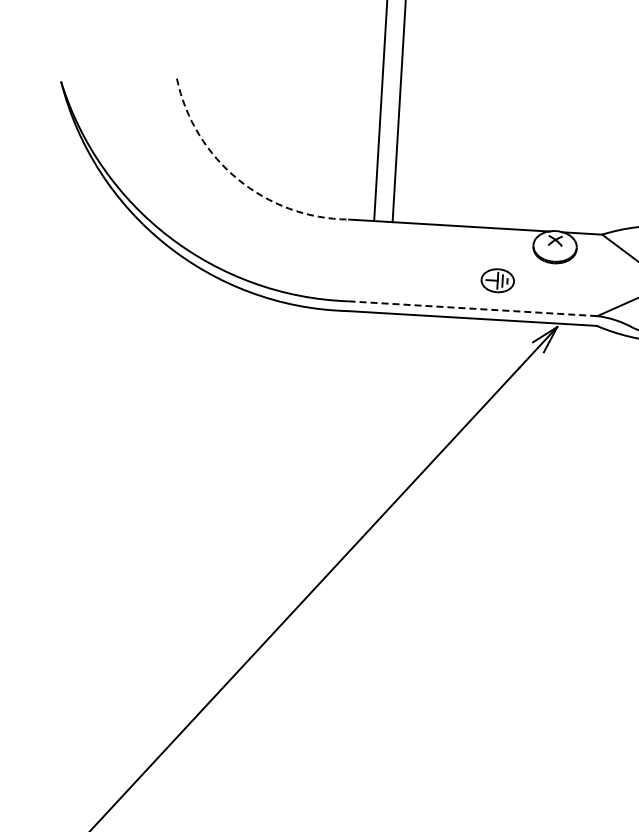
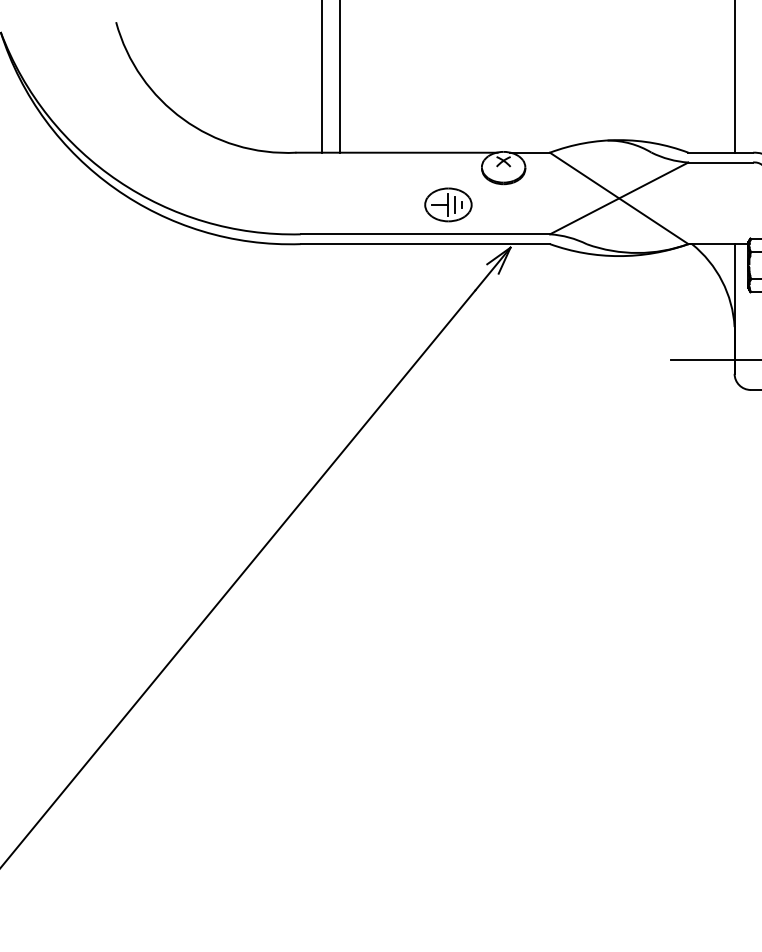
arc: (238, 179) -> (183, 119), dashed -> solid
part: (497, 280) -> (448, 204), size x1.43
line: (473, 308) -> (425, 234), dashed -> solid

